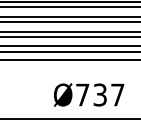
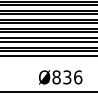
text: (100, 95) -> (67, 77), Ø737 -> Ø836

